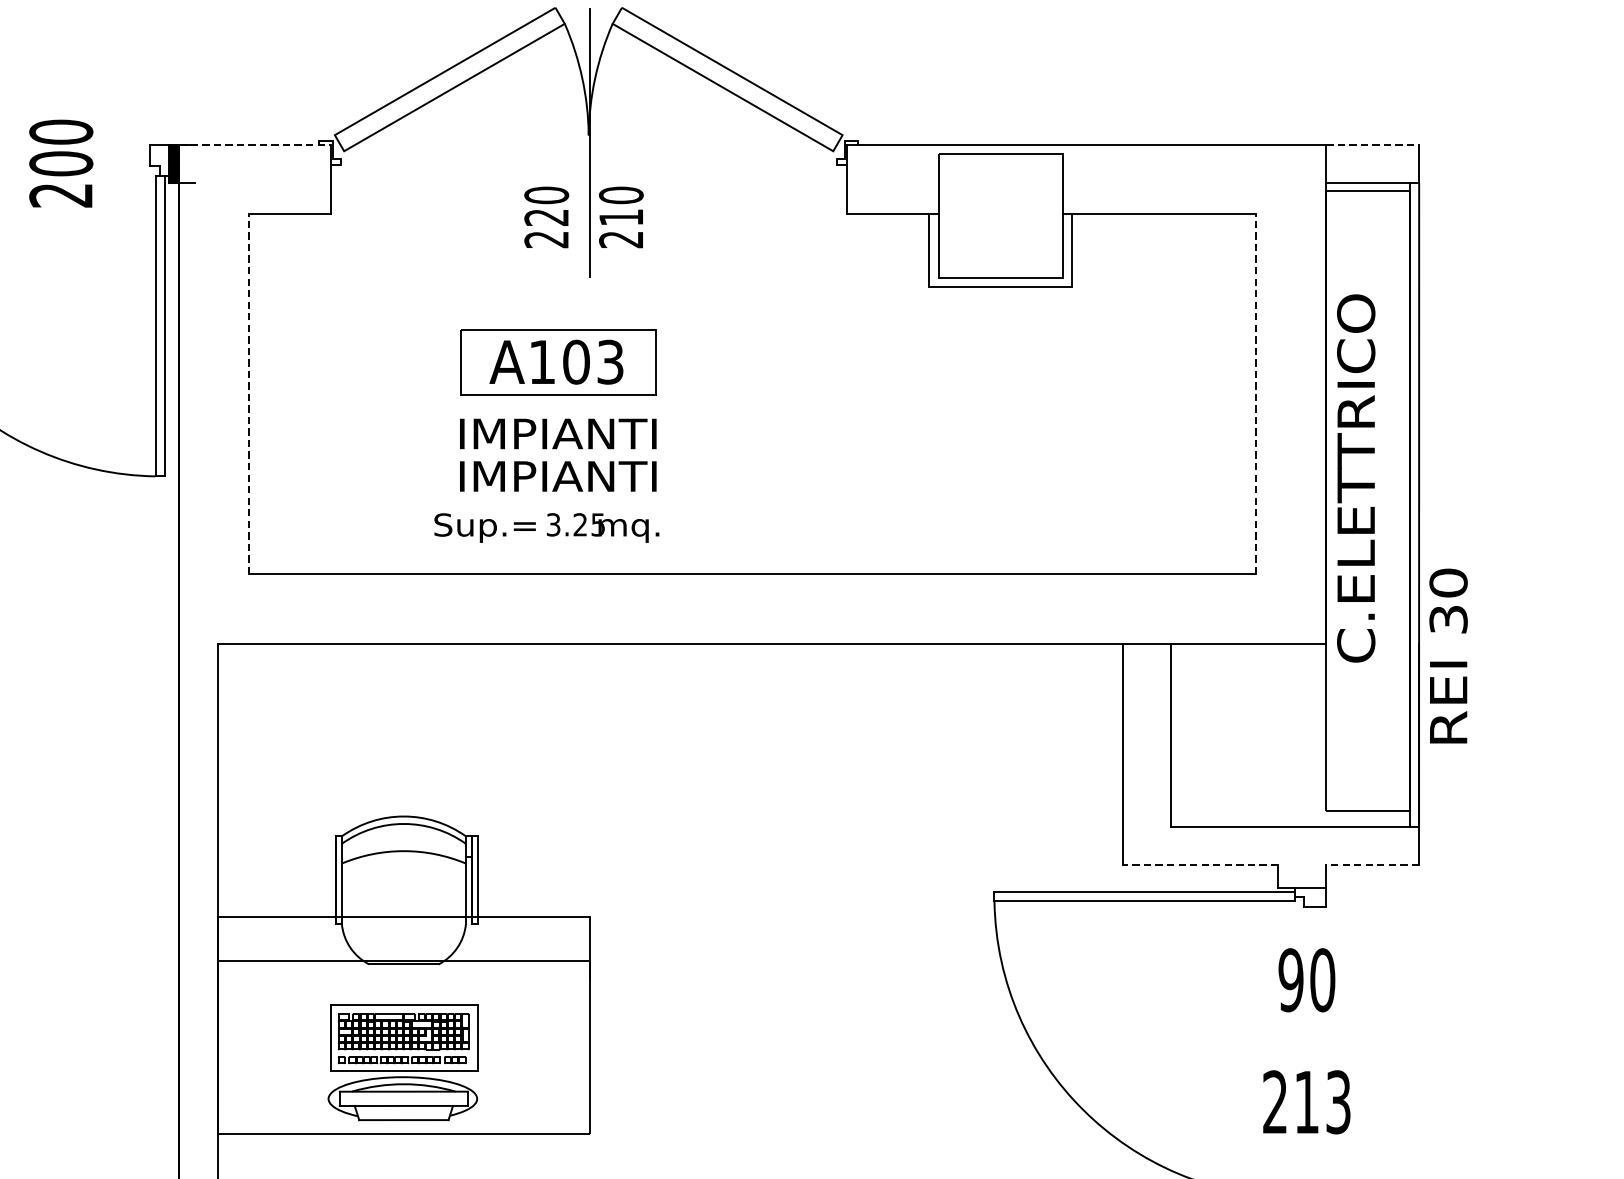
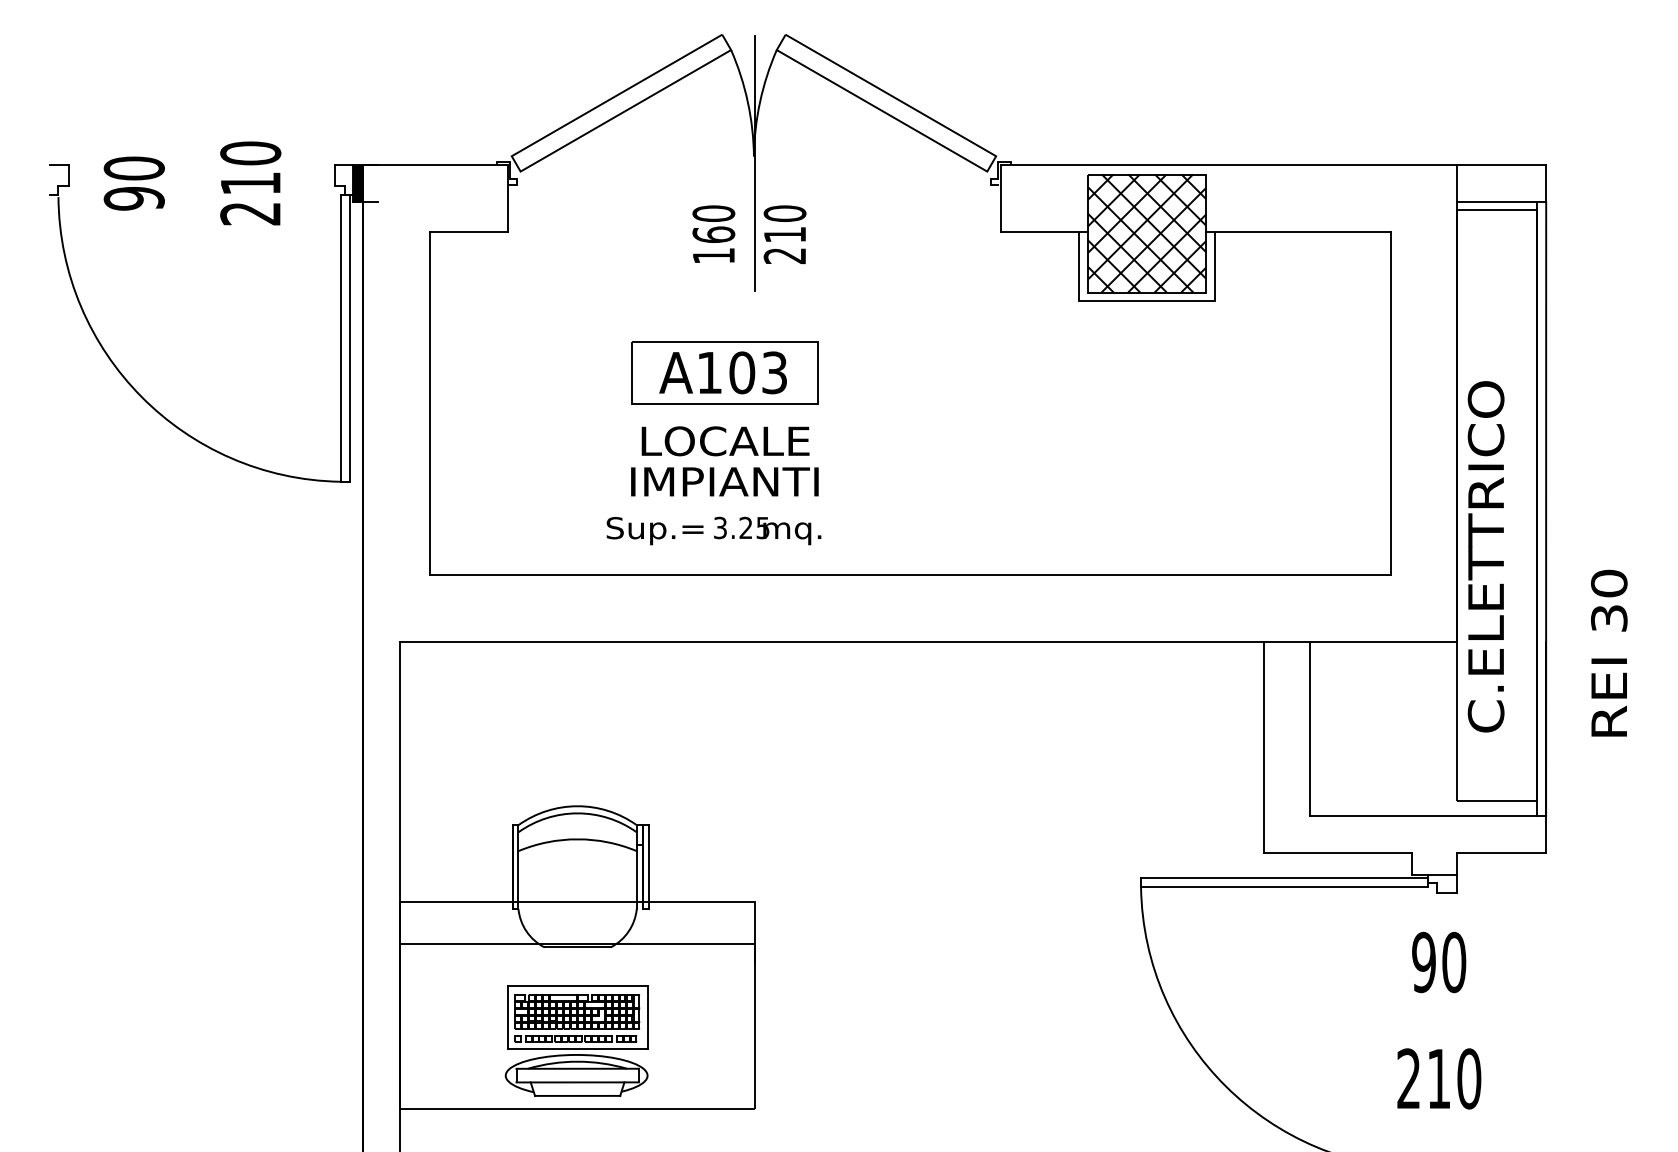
line: (254, 144) -> (435, 165), dashed -> solid
line: (1373, 144) -> (1502, 165), dashed -> solid
text: (61, 163) -> (250, 183), 200 -> 210
hatch: (1000, 216) -> (1146, 233), added
text: (546, 228) -> (713, 245), 220 -> 160
line: (248, 394) -> (429, 403), dashed -> solid
line: (1255, 394) -> (1390, 403), dashed -> solid
text: (557, 434) -> (724, 441), IMPIANTI -> LOCALE
text: (1355, 478) -> (1485, 556), moved
text: (1448, 655) -> (1609, 652), moved
line: (1200, 864) -> (1337, 852), dashed -> solid
line: (1372, 864) -> (1501, 852), dashed -> solid
text: (1338, 1101) -> (1469, 1078), 213 -> 210

